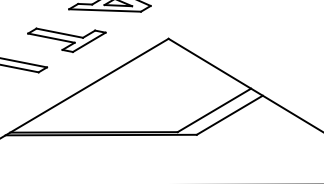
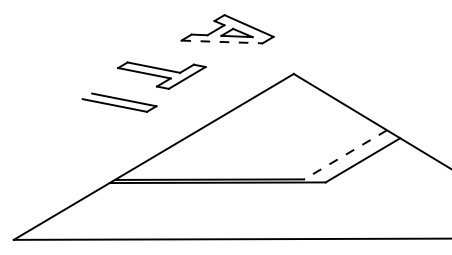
line: (105, 10) -> (222, 41), solid -> dashed
part: (66, 40) -> (161, 75), moved
line: (214, 110) -> (345, 155), solid -> dashed

